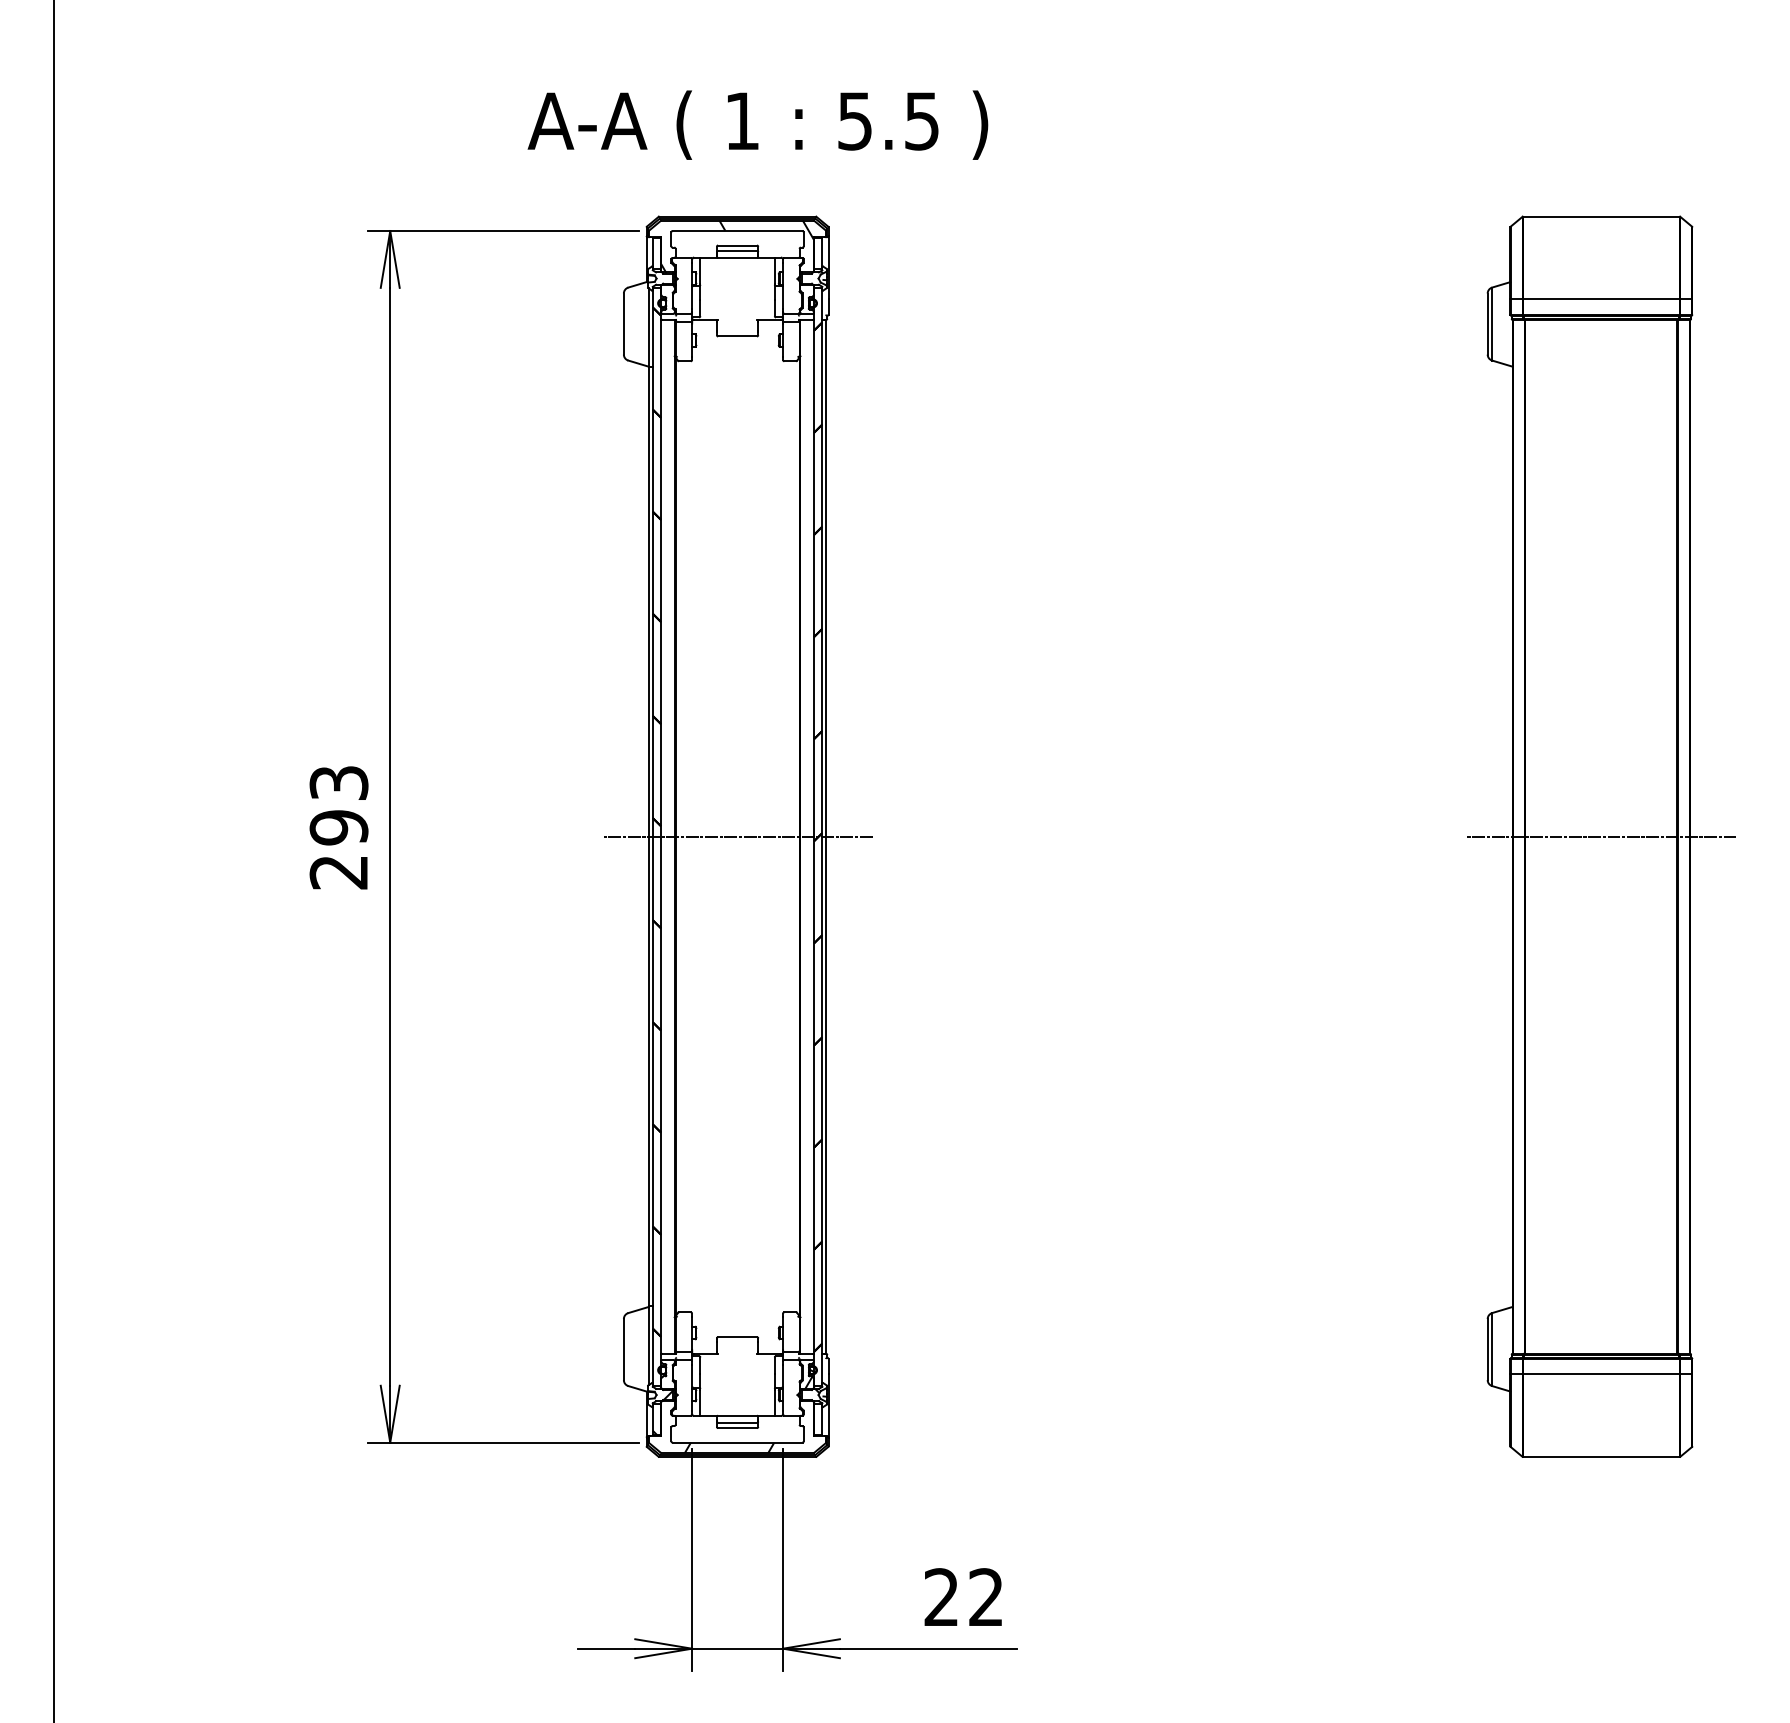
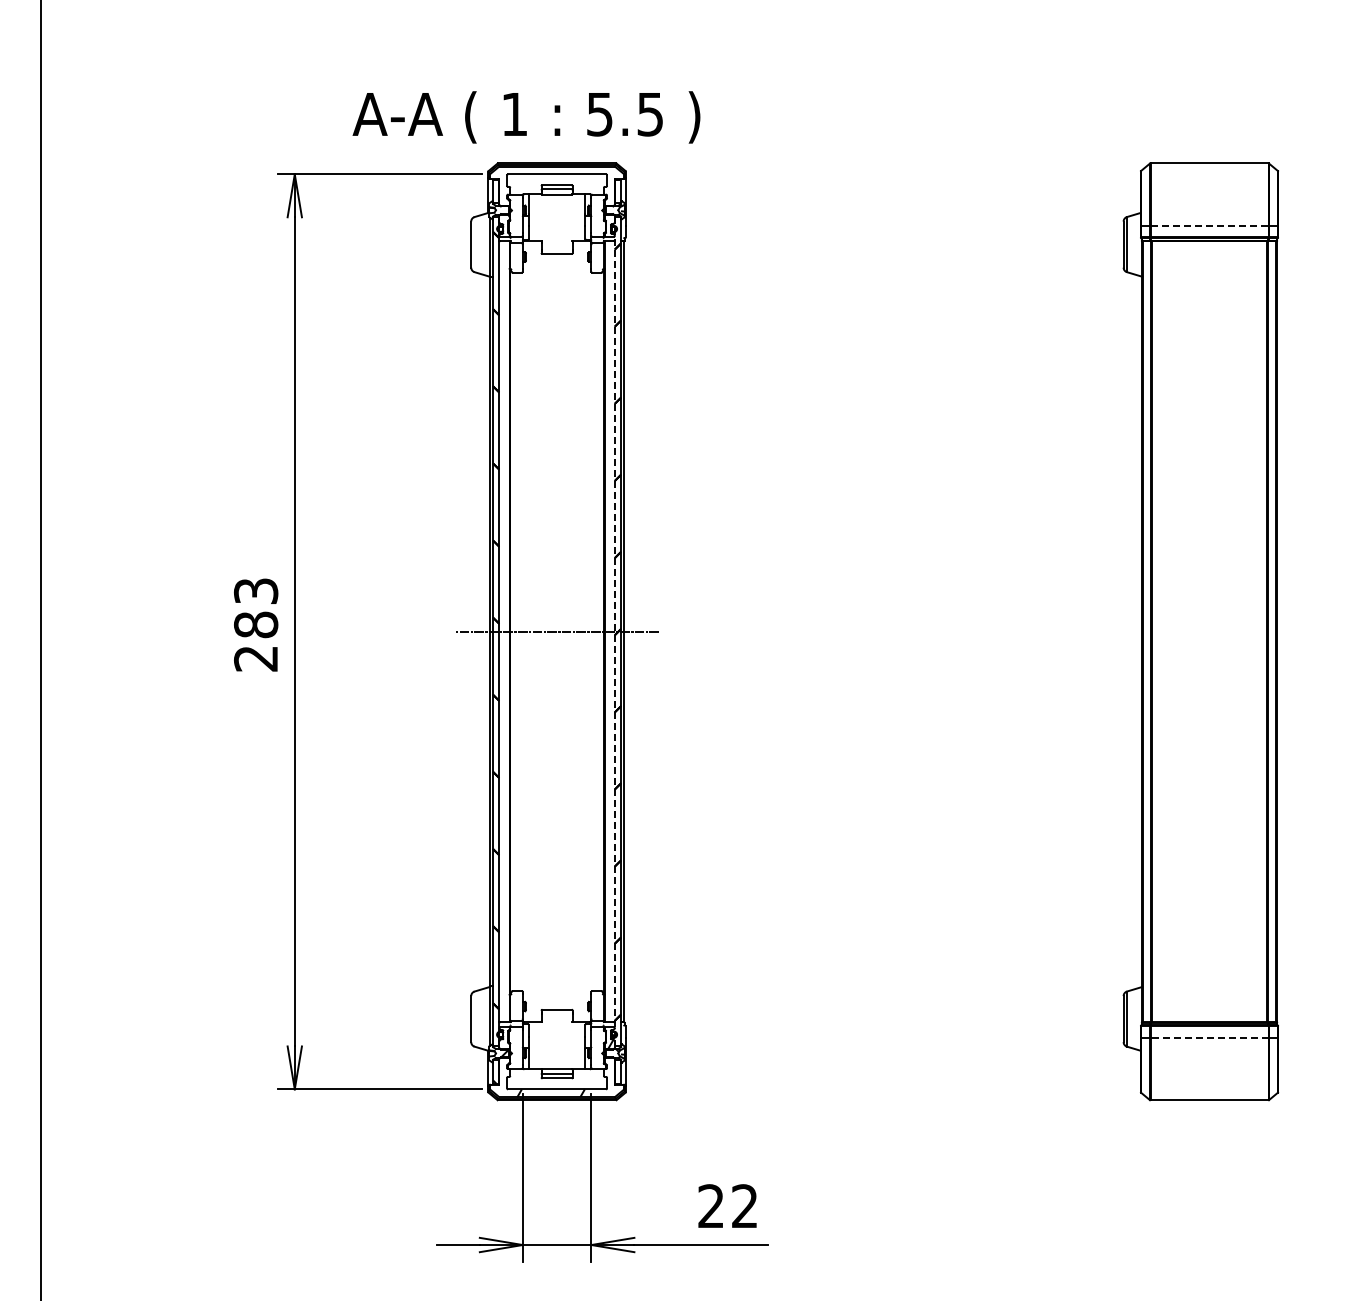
text: (757, 125) -> (526, 117), moved
hatch: (736, 247) -> (556, 186), removed
line: (1601, 298) -> (1209, 225), solid -> dashed
text: (339, 827) -> (256, 624), 293 -> 283
line: (813, 836) -> (614, 631), solid -> dashed
line: (1601, 836) -> (1209, 631), removed
line: (1601, 1373) -> (1209, 1037), solid -> dashed

